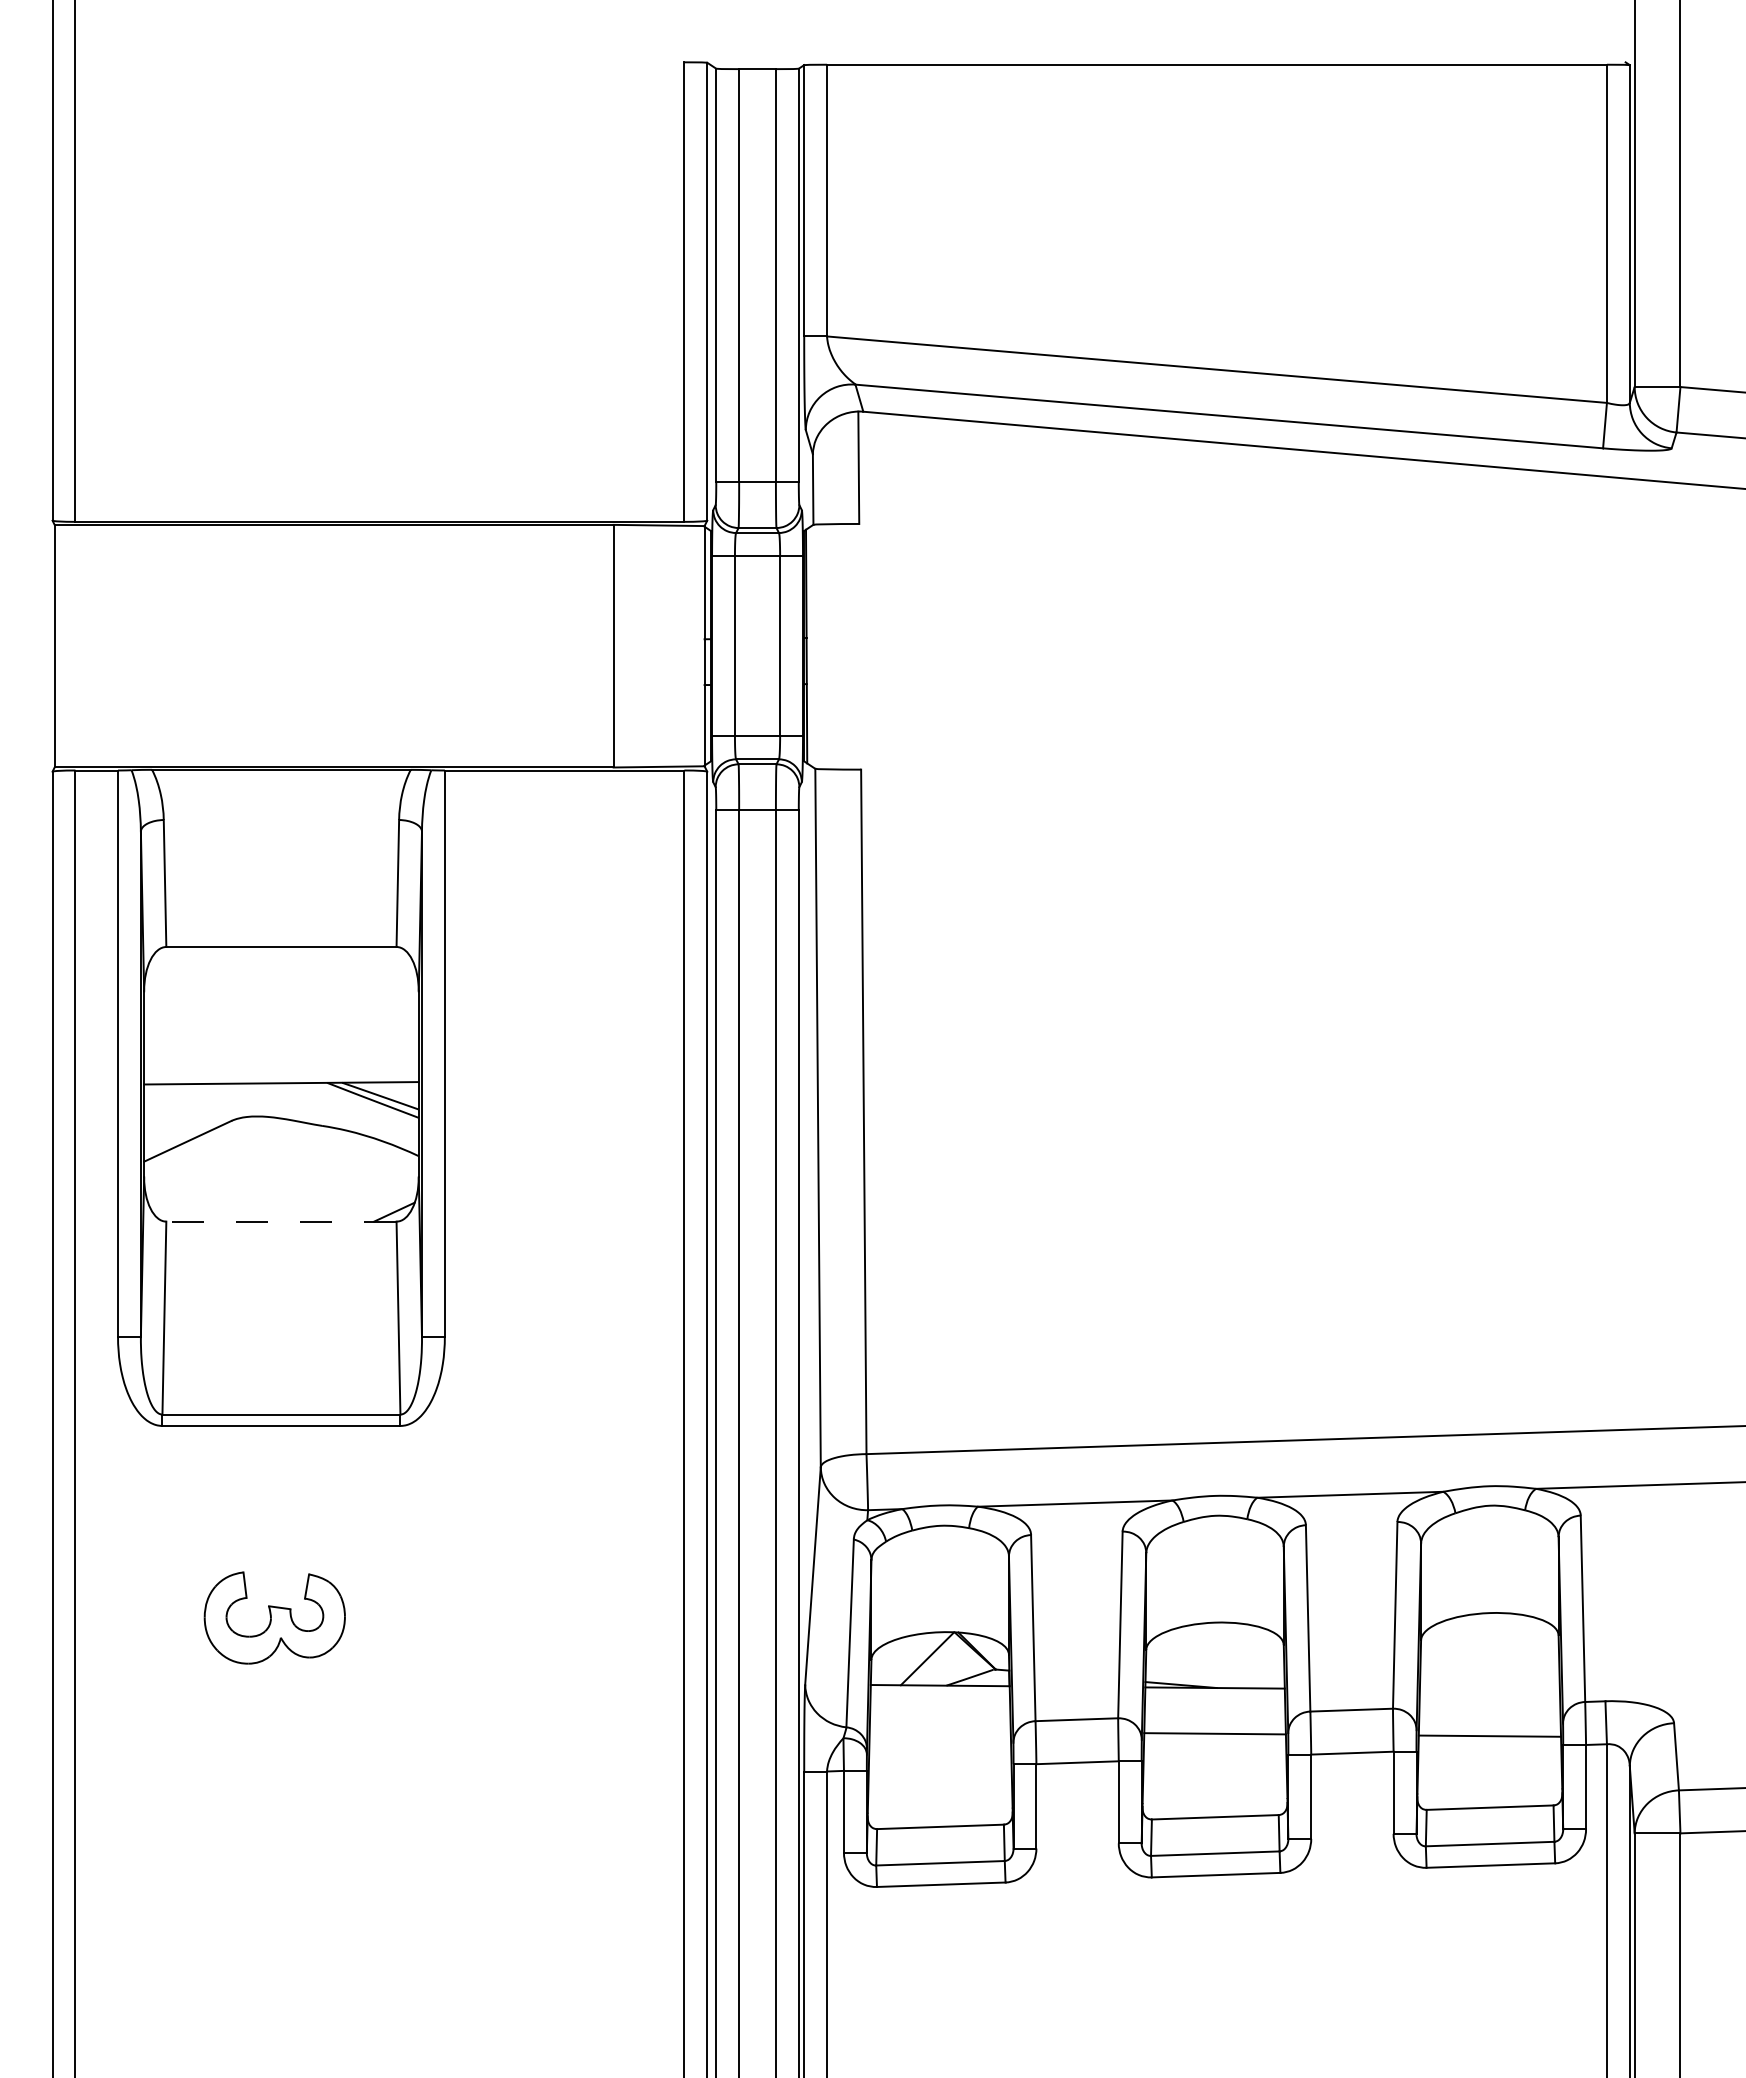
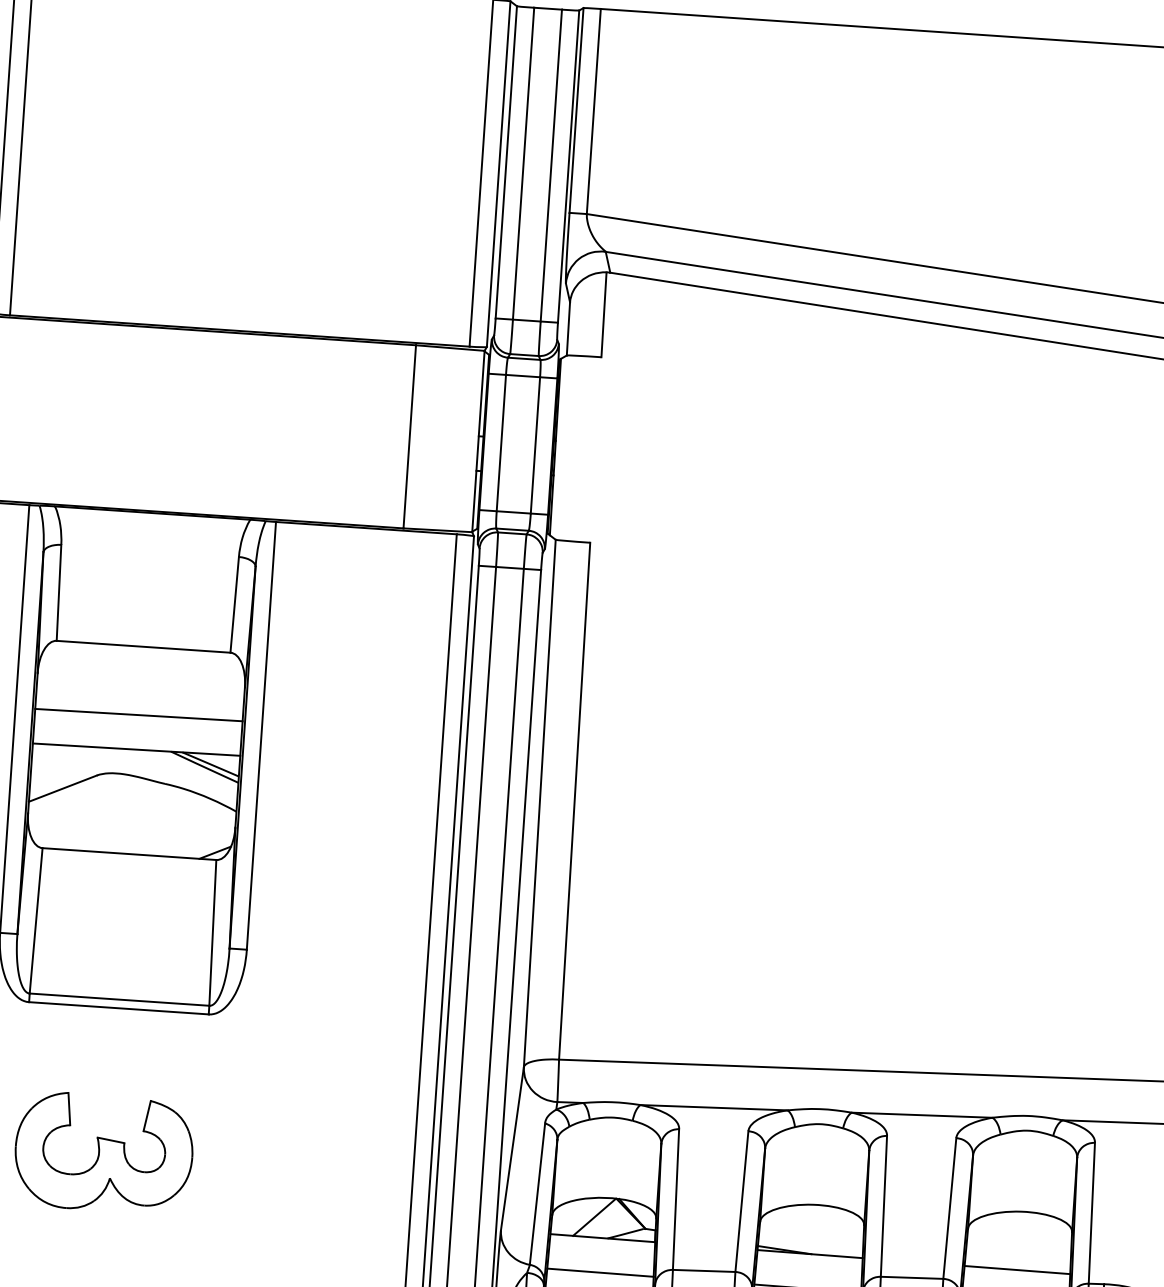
line: (281, 1037) -> (138, 715), added
line: (280, 1221) -> (128, 853), dashed -> solid
part: (274, 1617) -> (103, 1152), size x1.67
line: (1489, 1690) -> (1017, 1270), added
line: (939, 1731) -> (599, 1272), added

